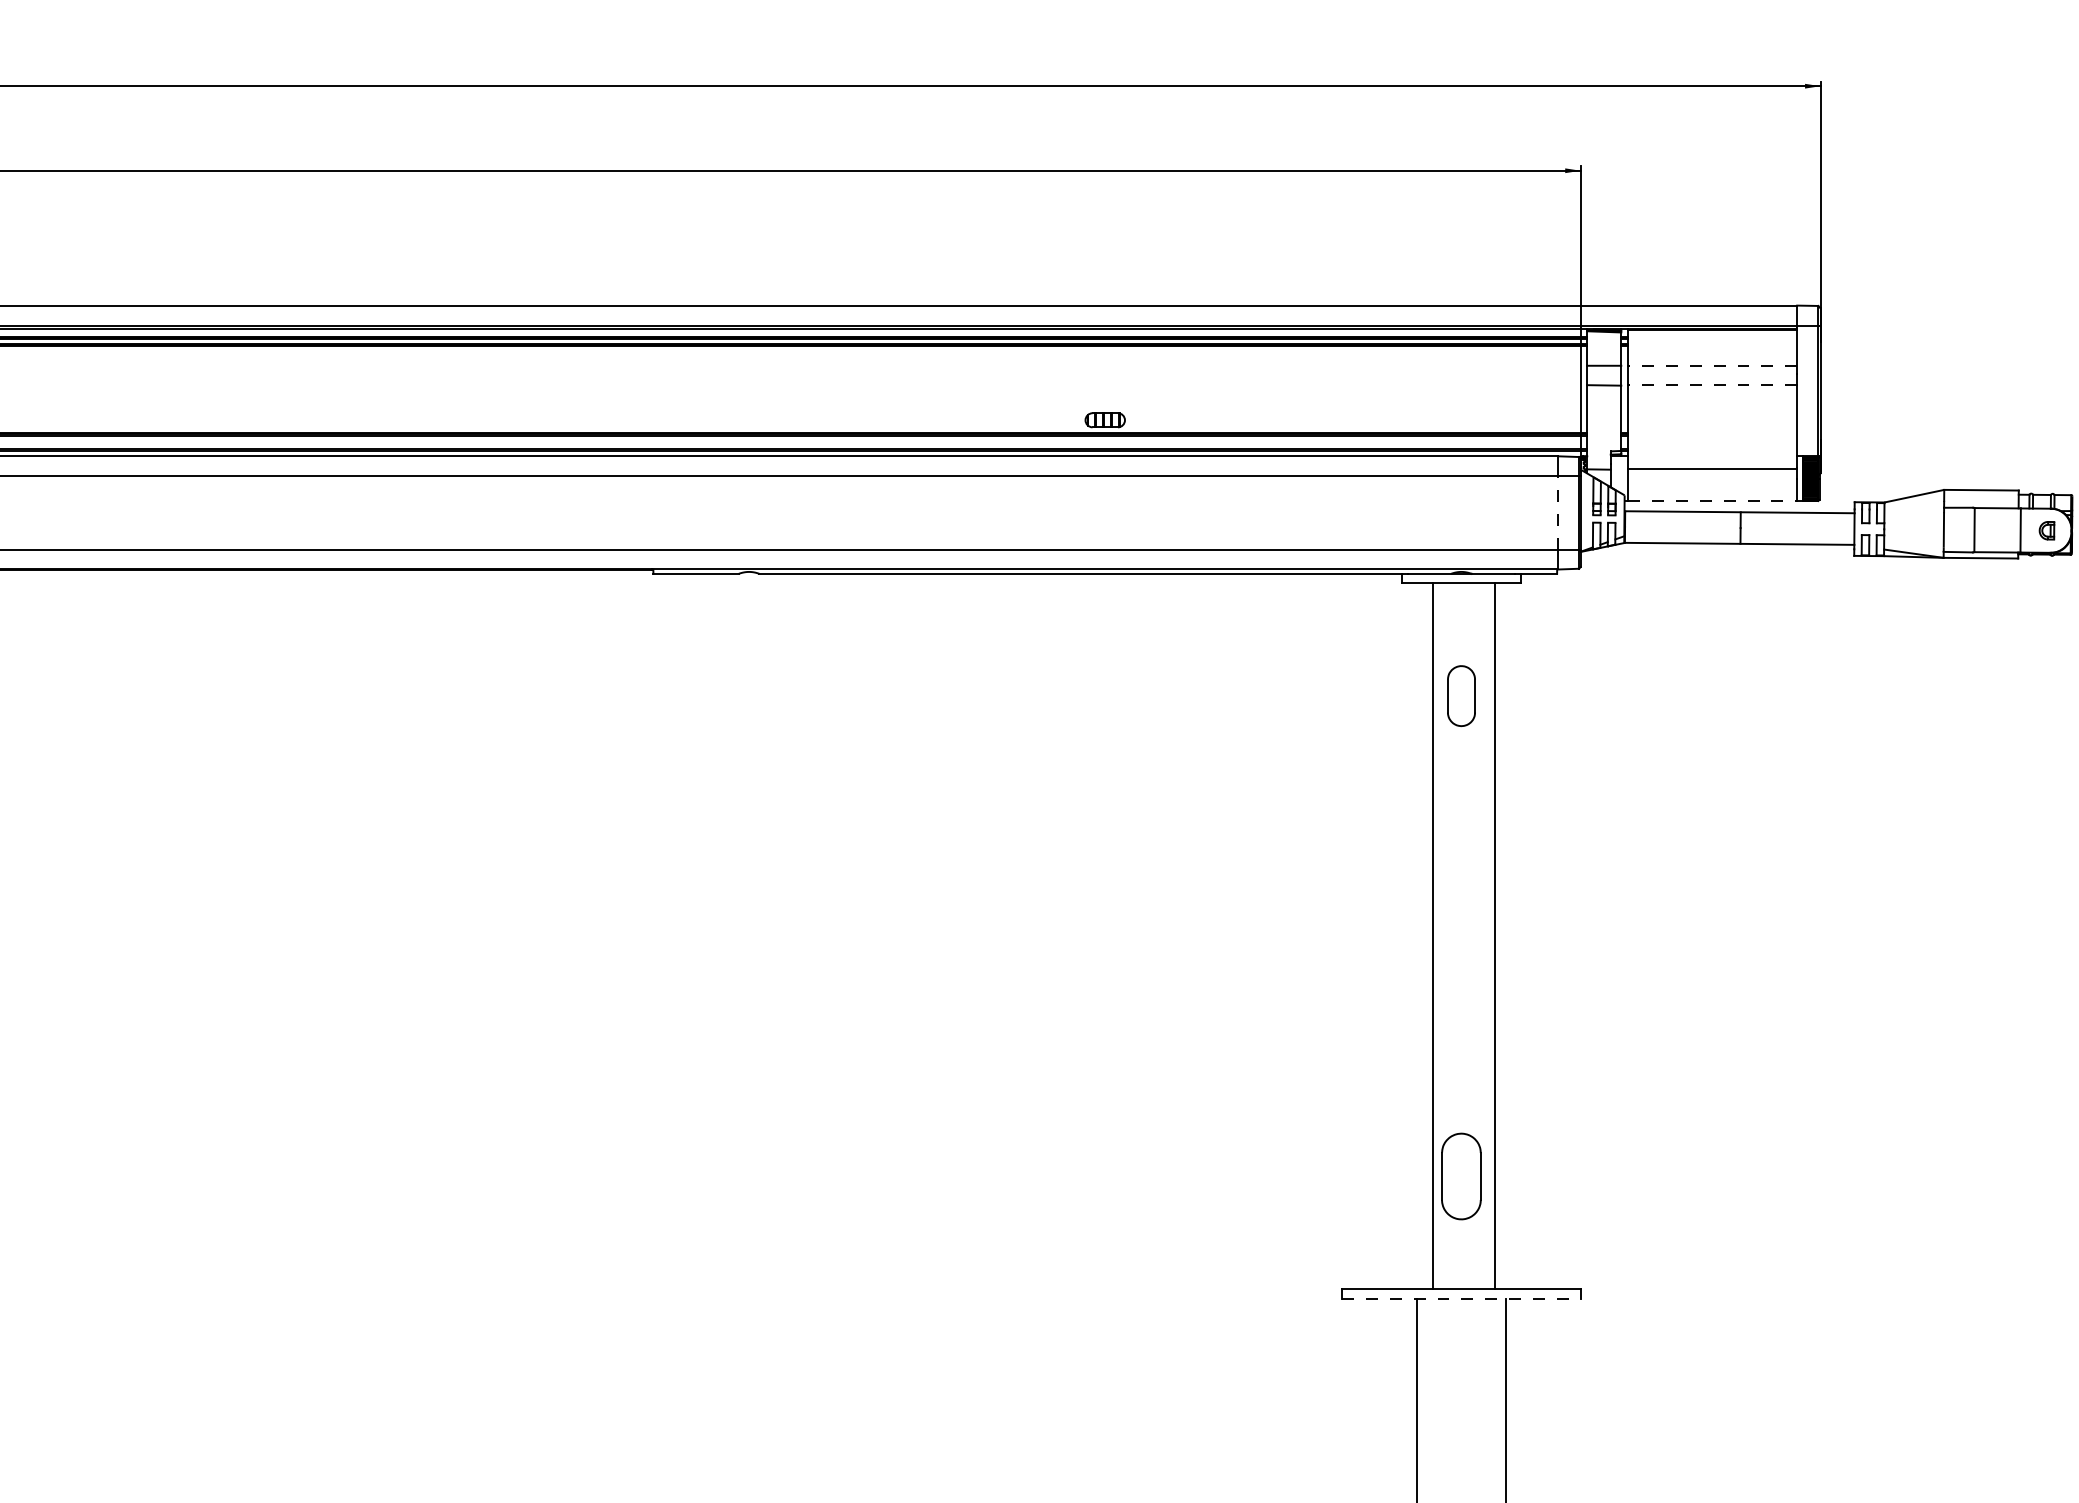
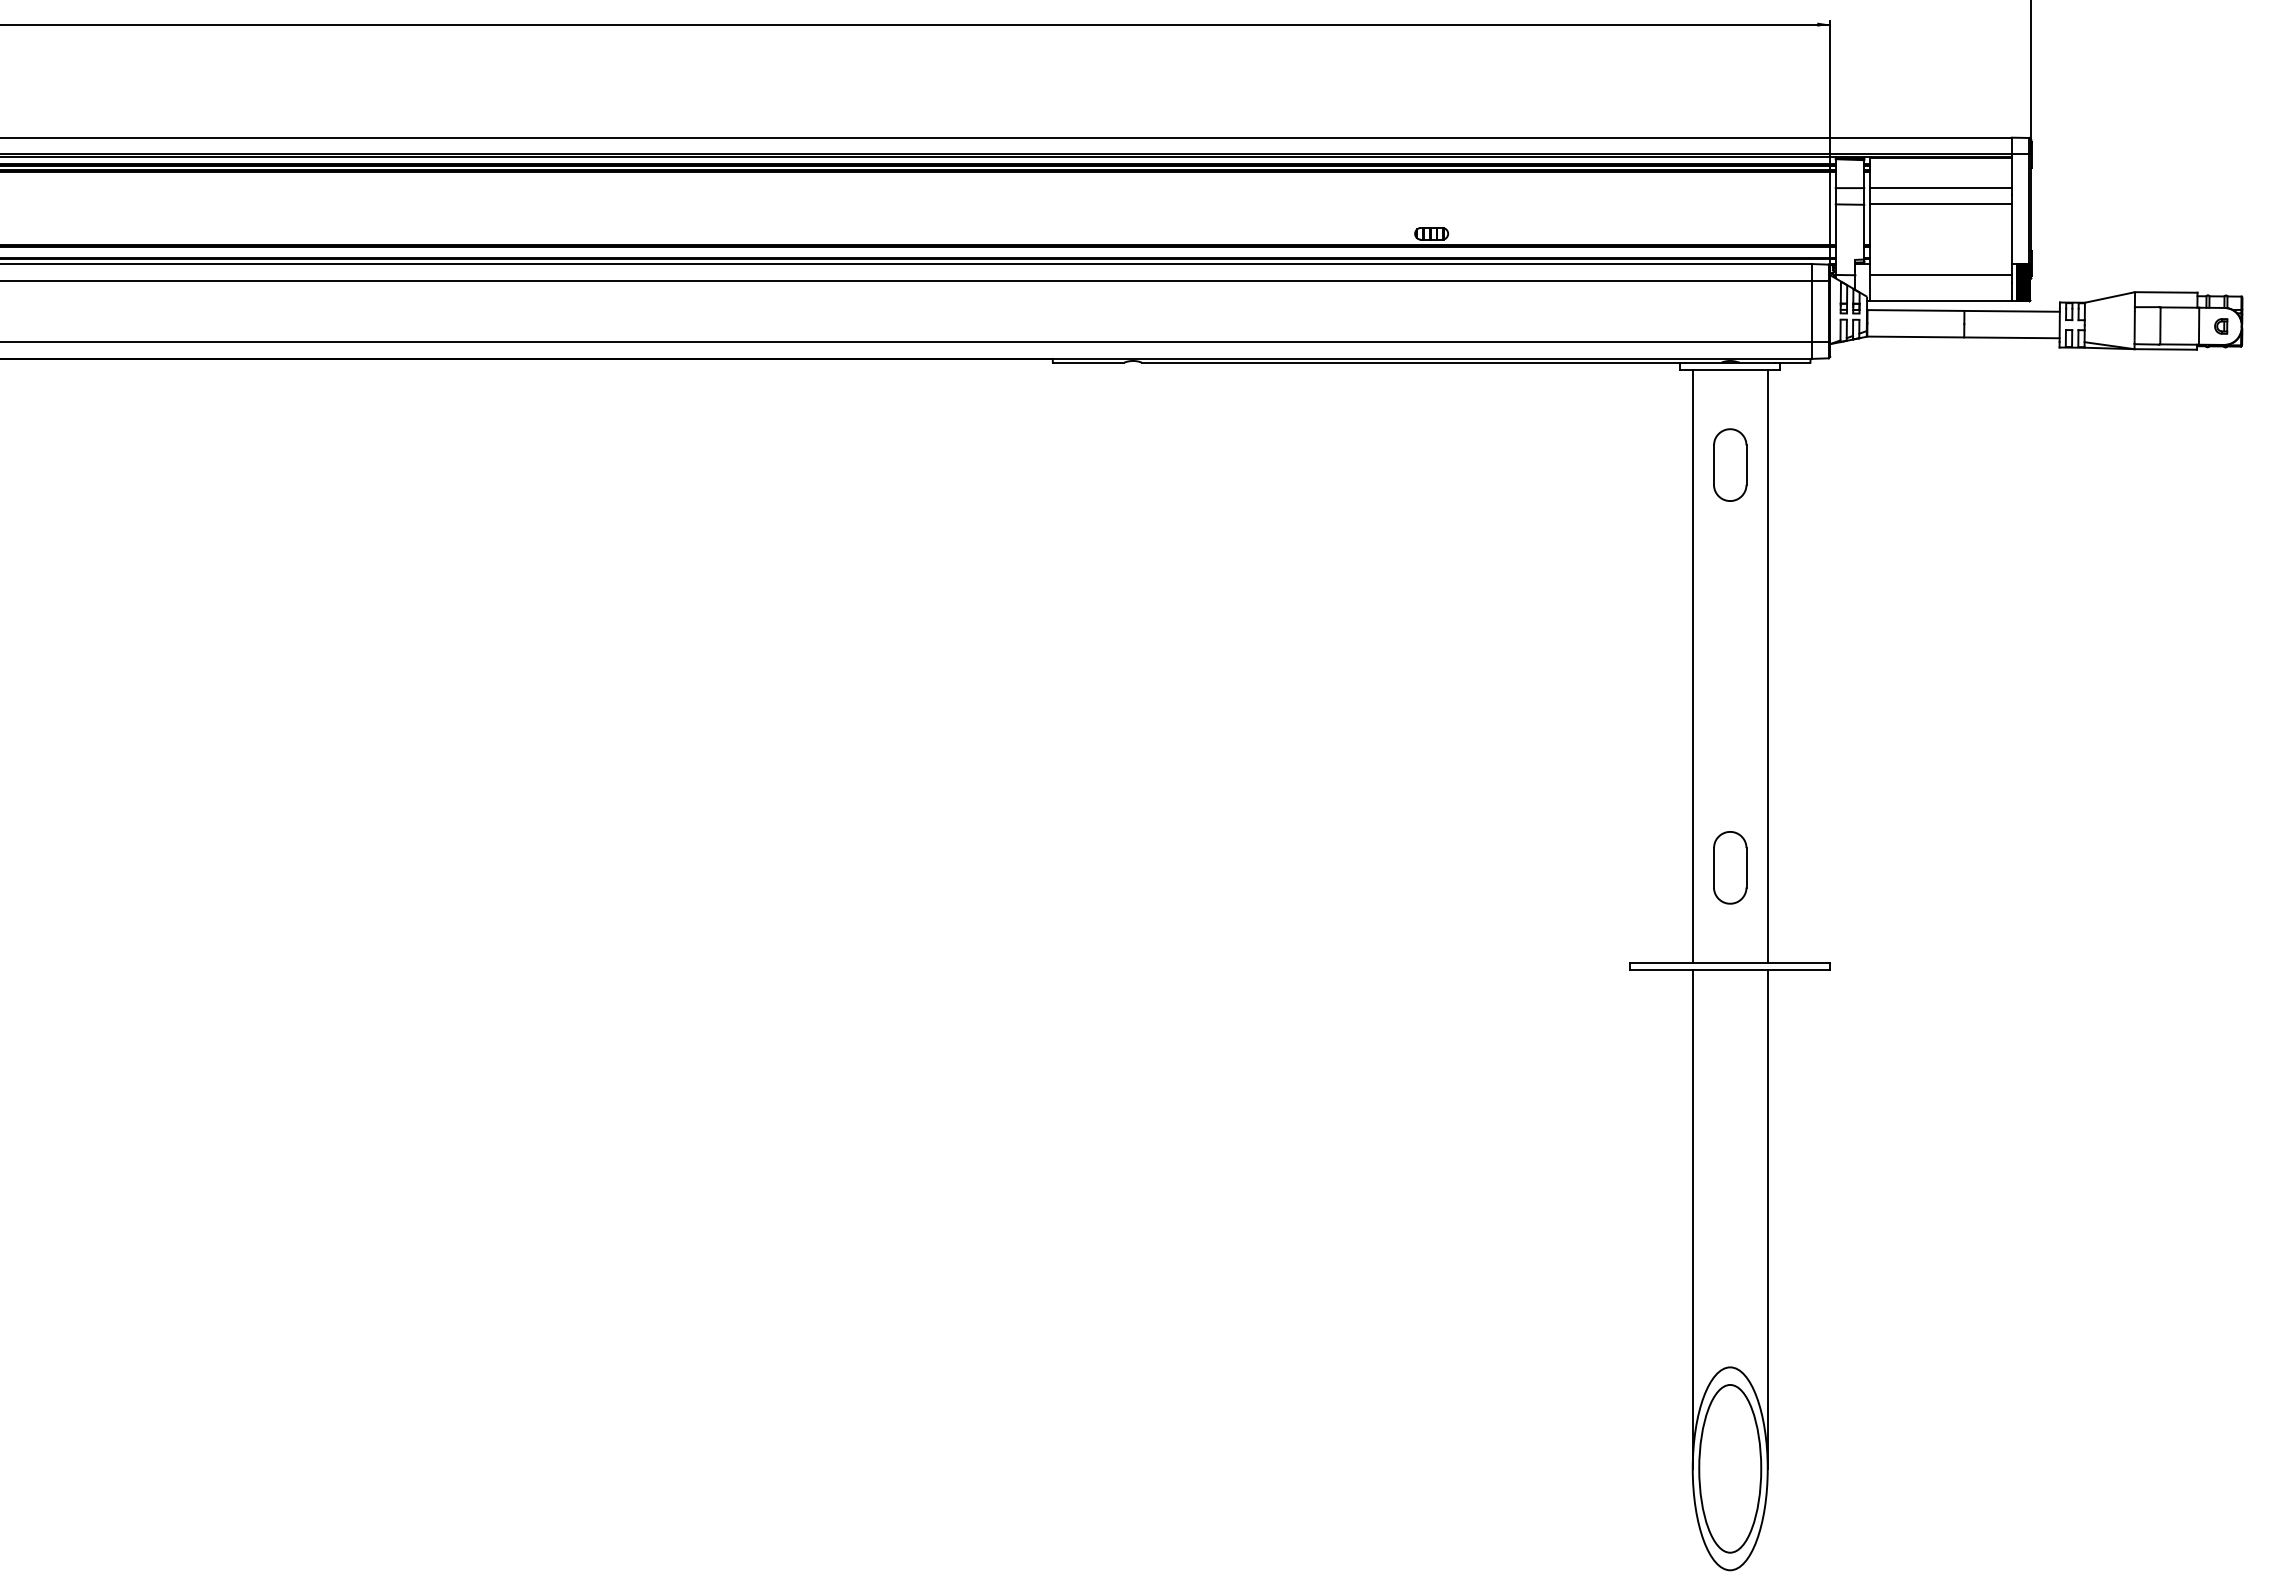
line: (1712, 366) -> (1940, 188), dashed -> solid
line: (1712, 385) -> (1940, 204), dashed -> solid
line: (1712, 501) -> (1940, 301), dashed -> solid
line: (1558, 512) -> (1811, 311), dashed -> solid
part: (1461, 695) -> (1730, 464), size x1.43
line: (1433, 936) -> (1767, 666), moved
line: (1495, 936) -> (1692, 666), moved
line: (1461, 1298) -> (1730, 970), dashed -> solid

